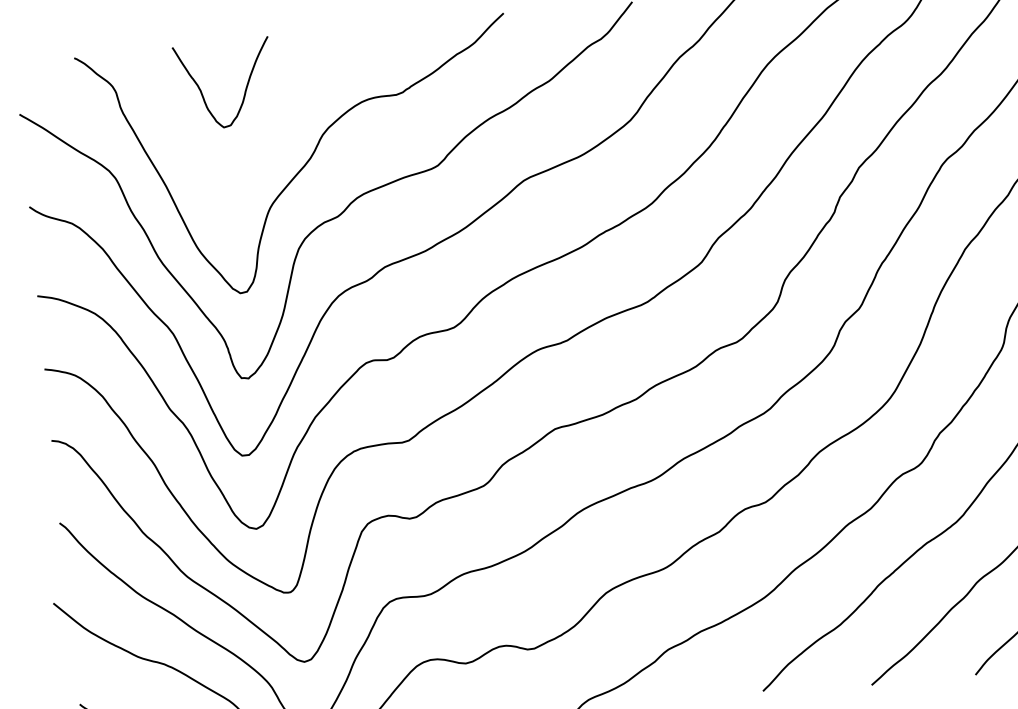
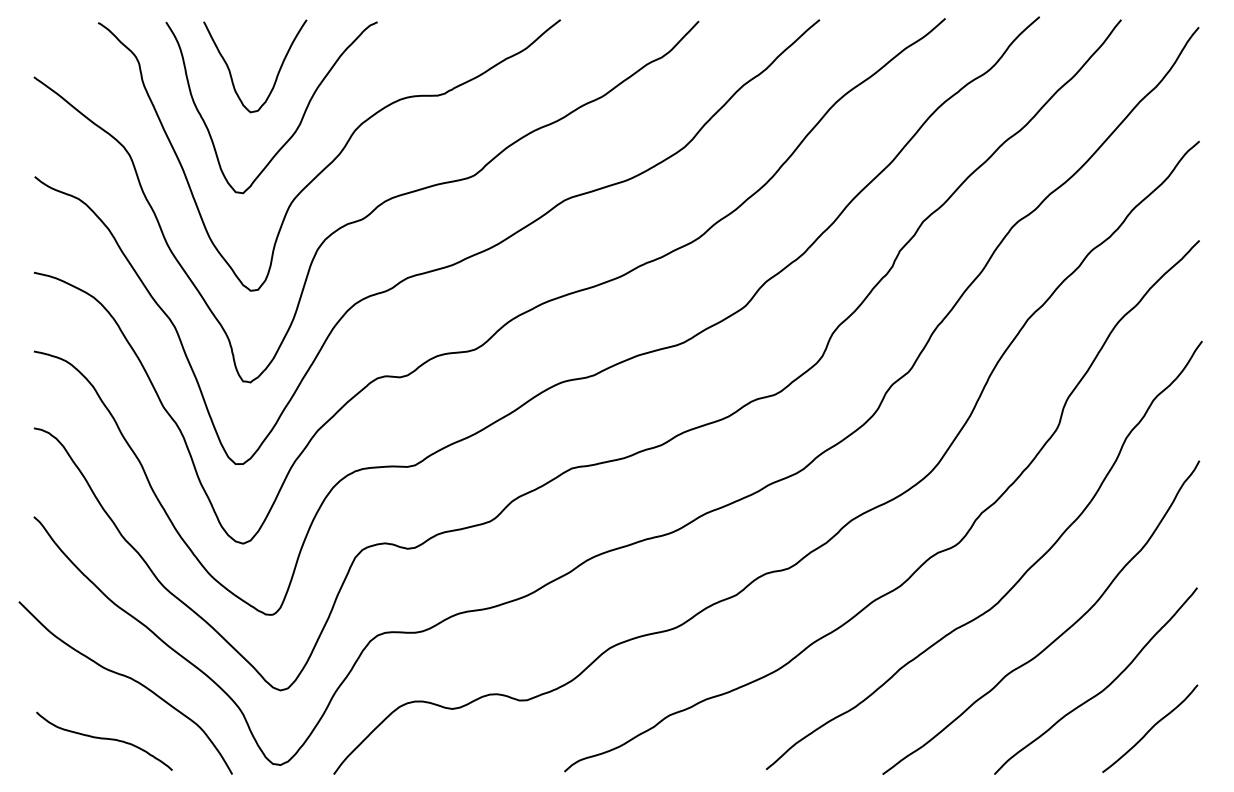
curve: (271, 127) -> (301, 117), added

